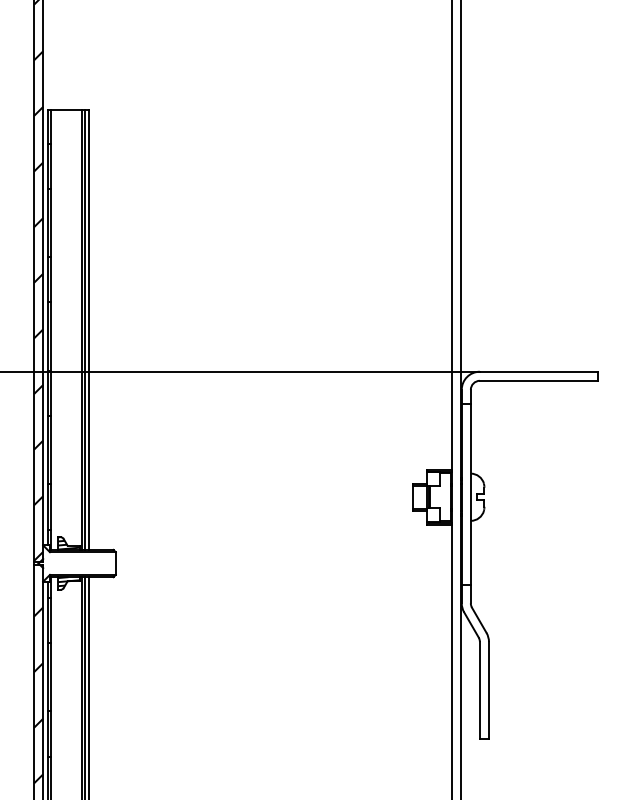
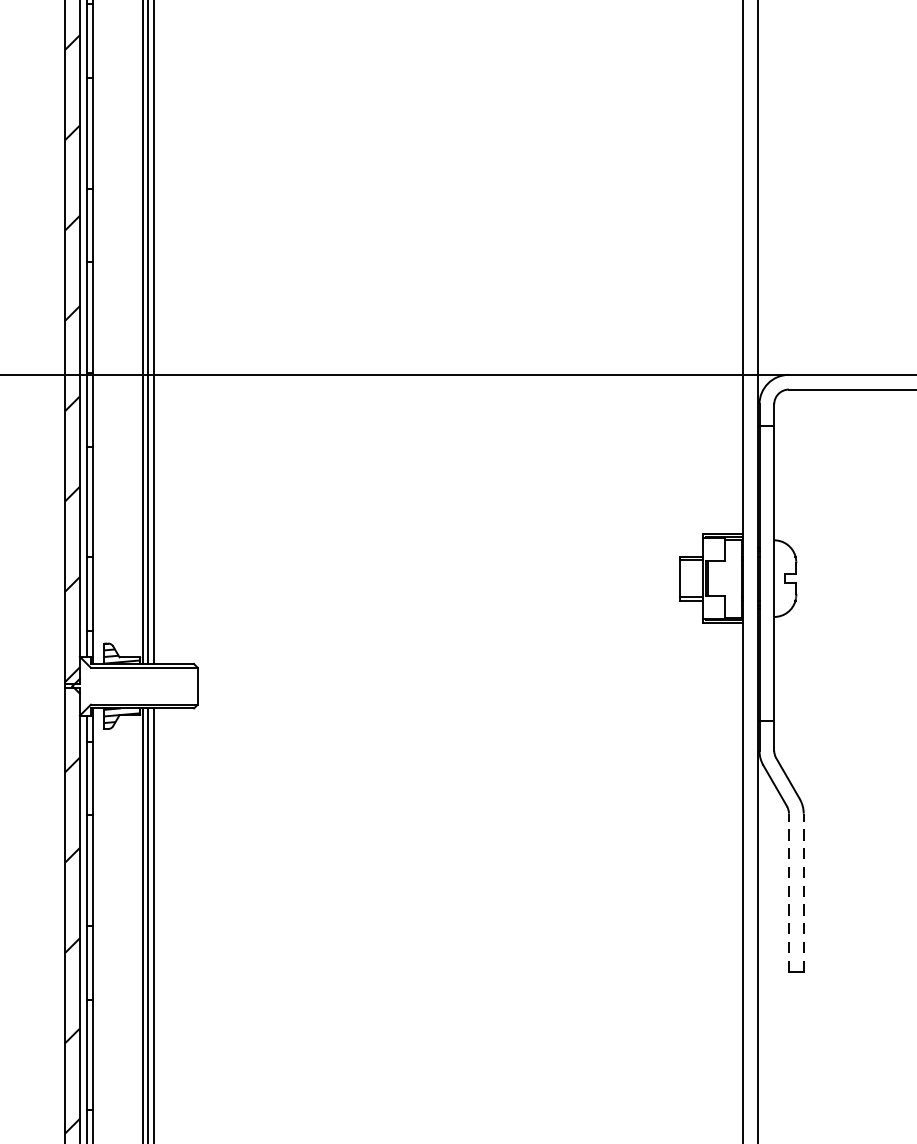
line: (479, 690) -> (788, 892), solid -> dashed
line: (488, 690) -> (802, 892), solid -> dashed

